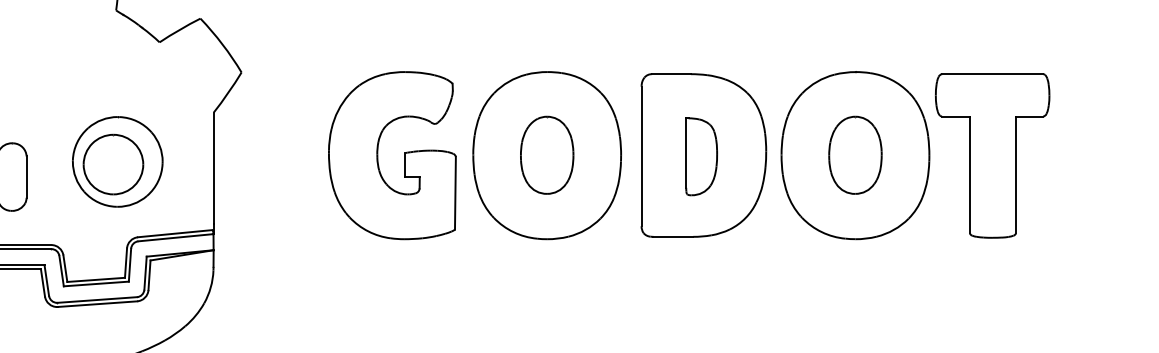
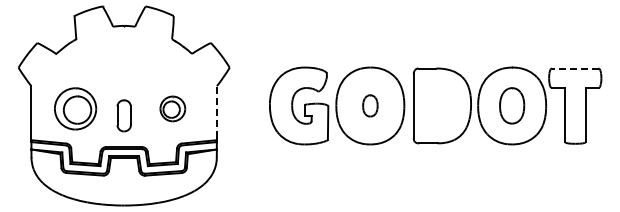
line: (990, 74) -> (574, 68), solid -> dashed
part: (547, 154) -> (370, 105), size x0.6
part: (701, 156) -> (441, 106), removed
part: (117, 161) -> (172, 108), size x0.6
line: (212, 167) -> (216, 111), solid -> dashed

